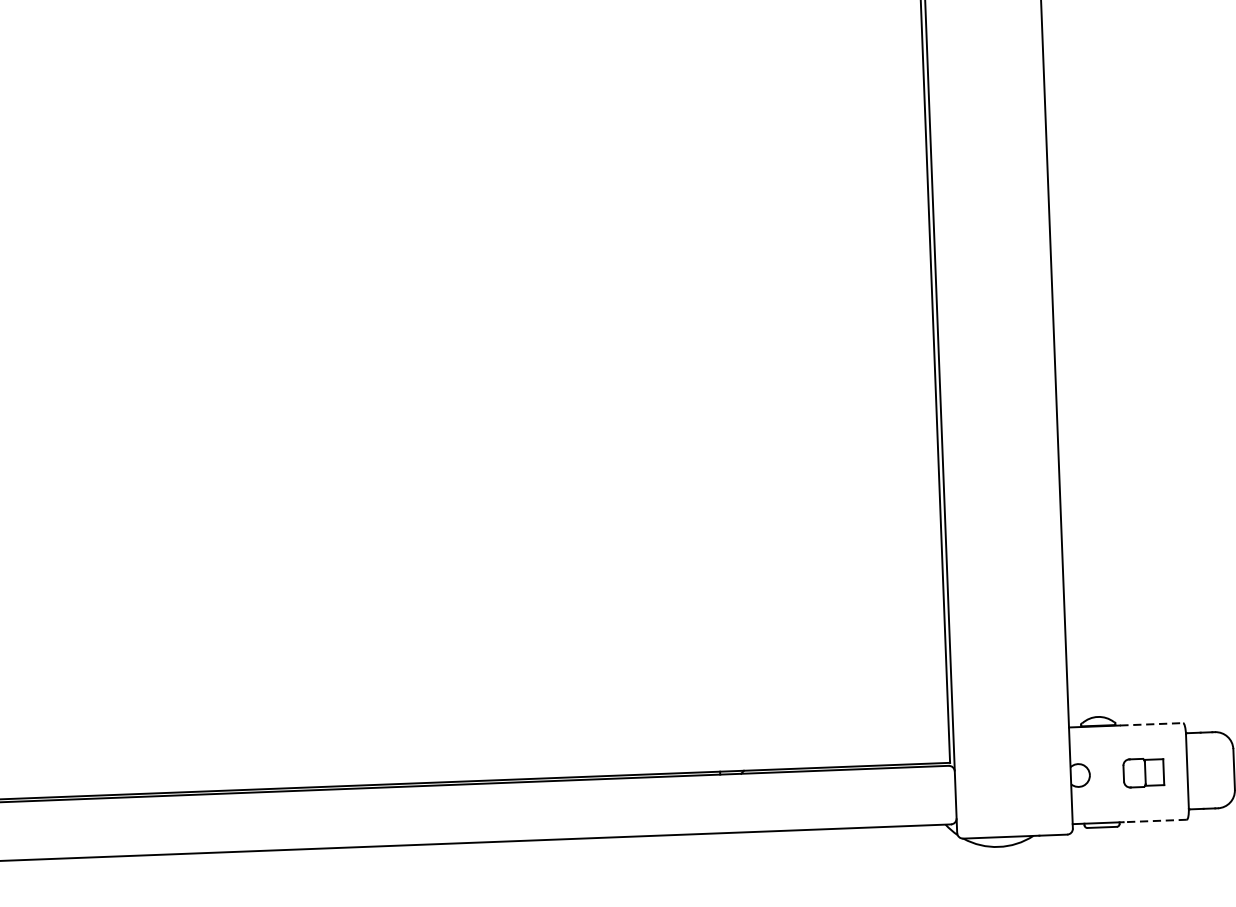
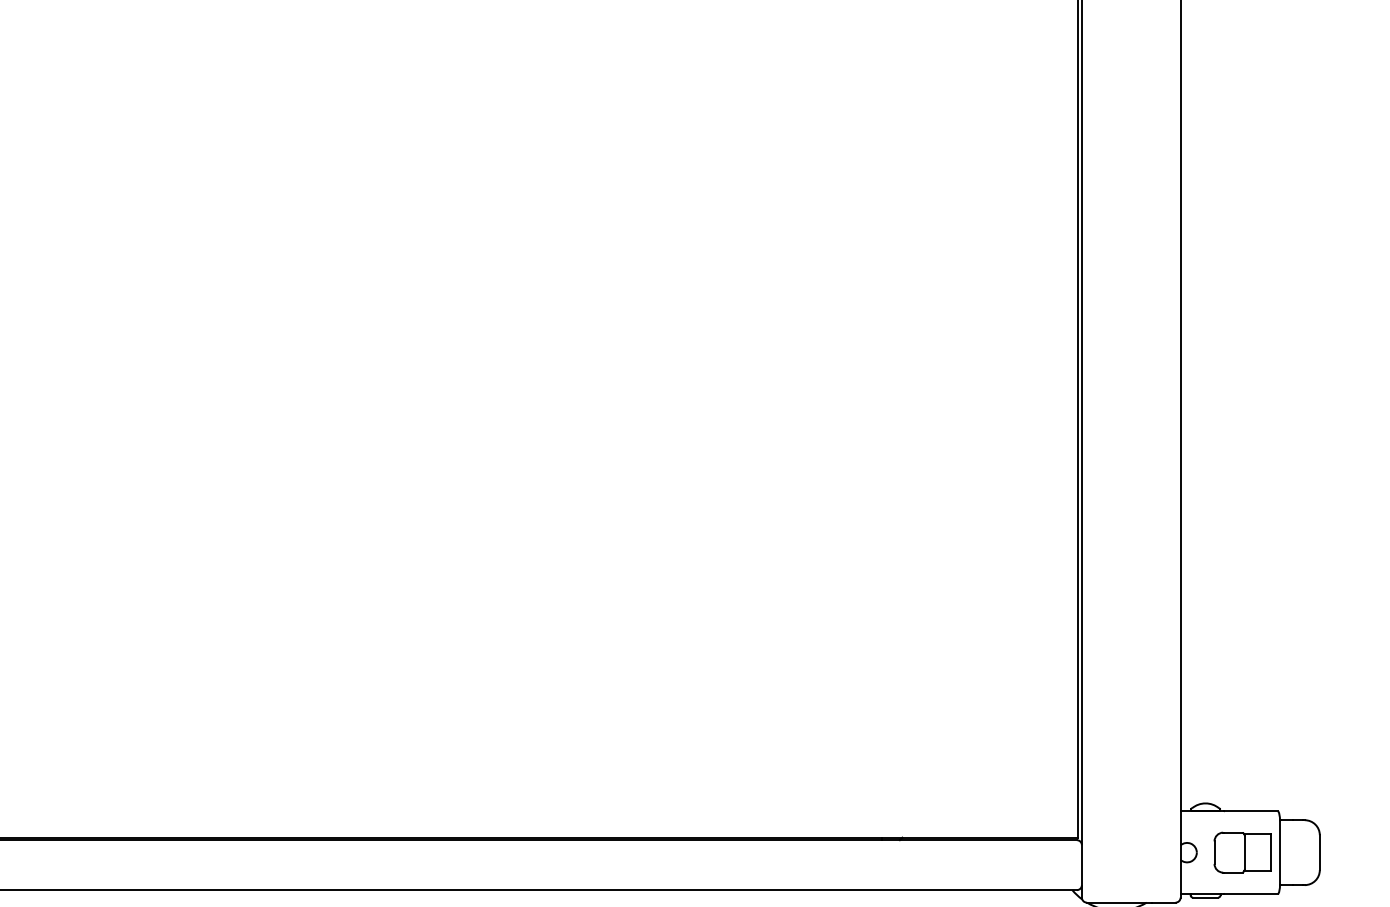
line: (1152, 724) -> (1251, 811), dashed -> solid
part: (1143, 772) -> (1242, 852), size x1.67
line: (1155, 820) -> (1251, 893), dashed -> solid

